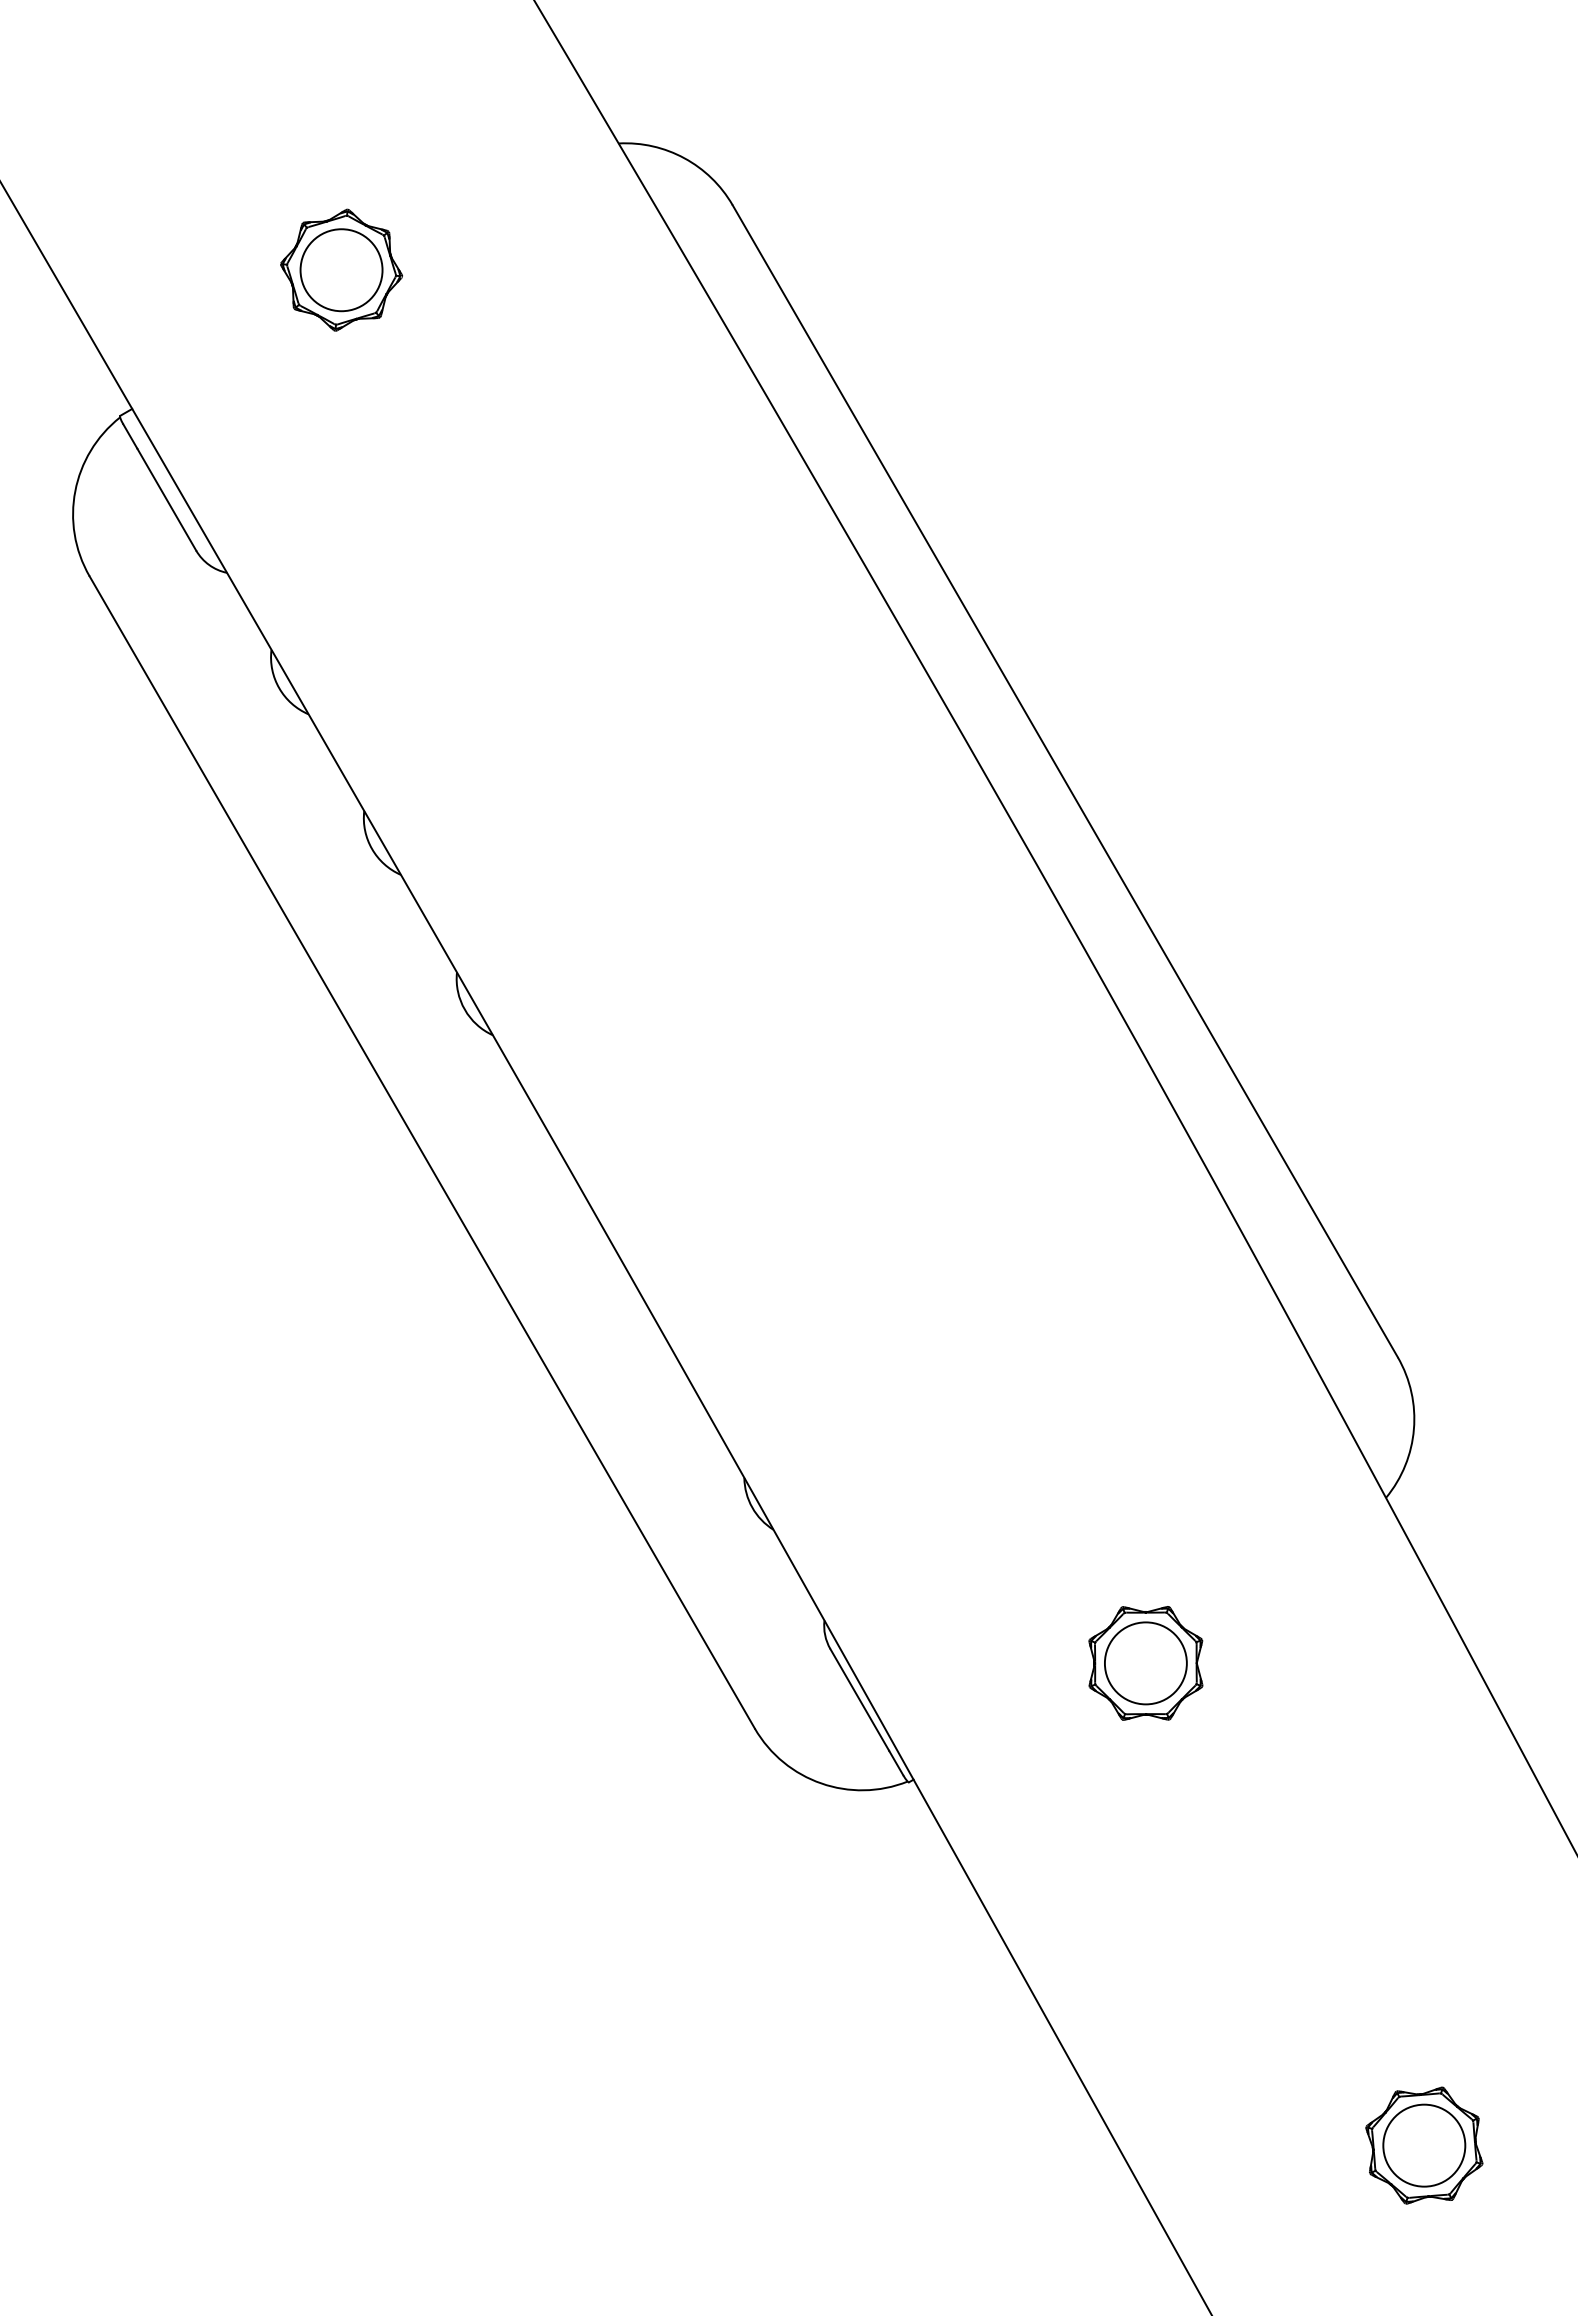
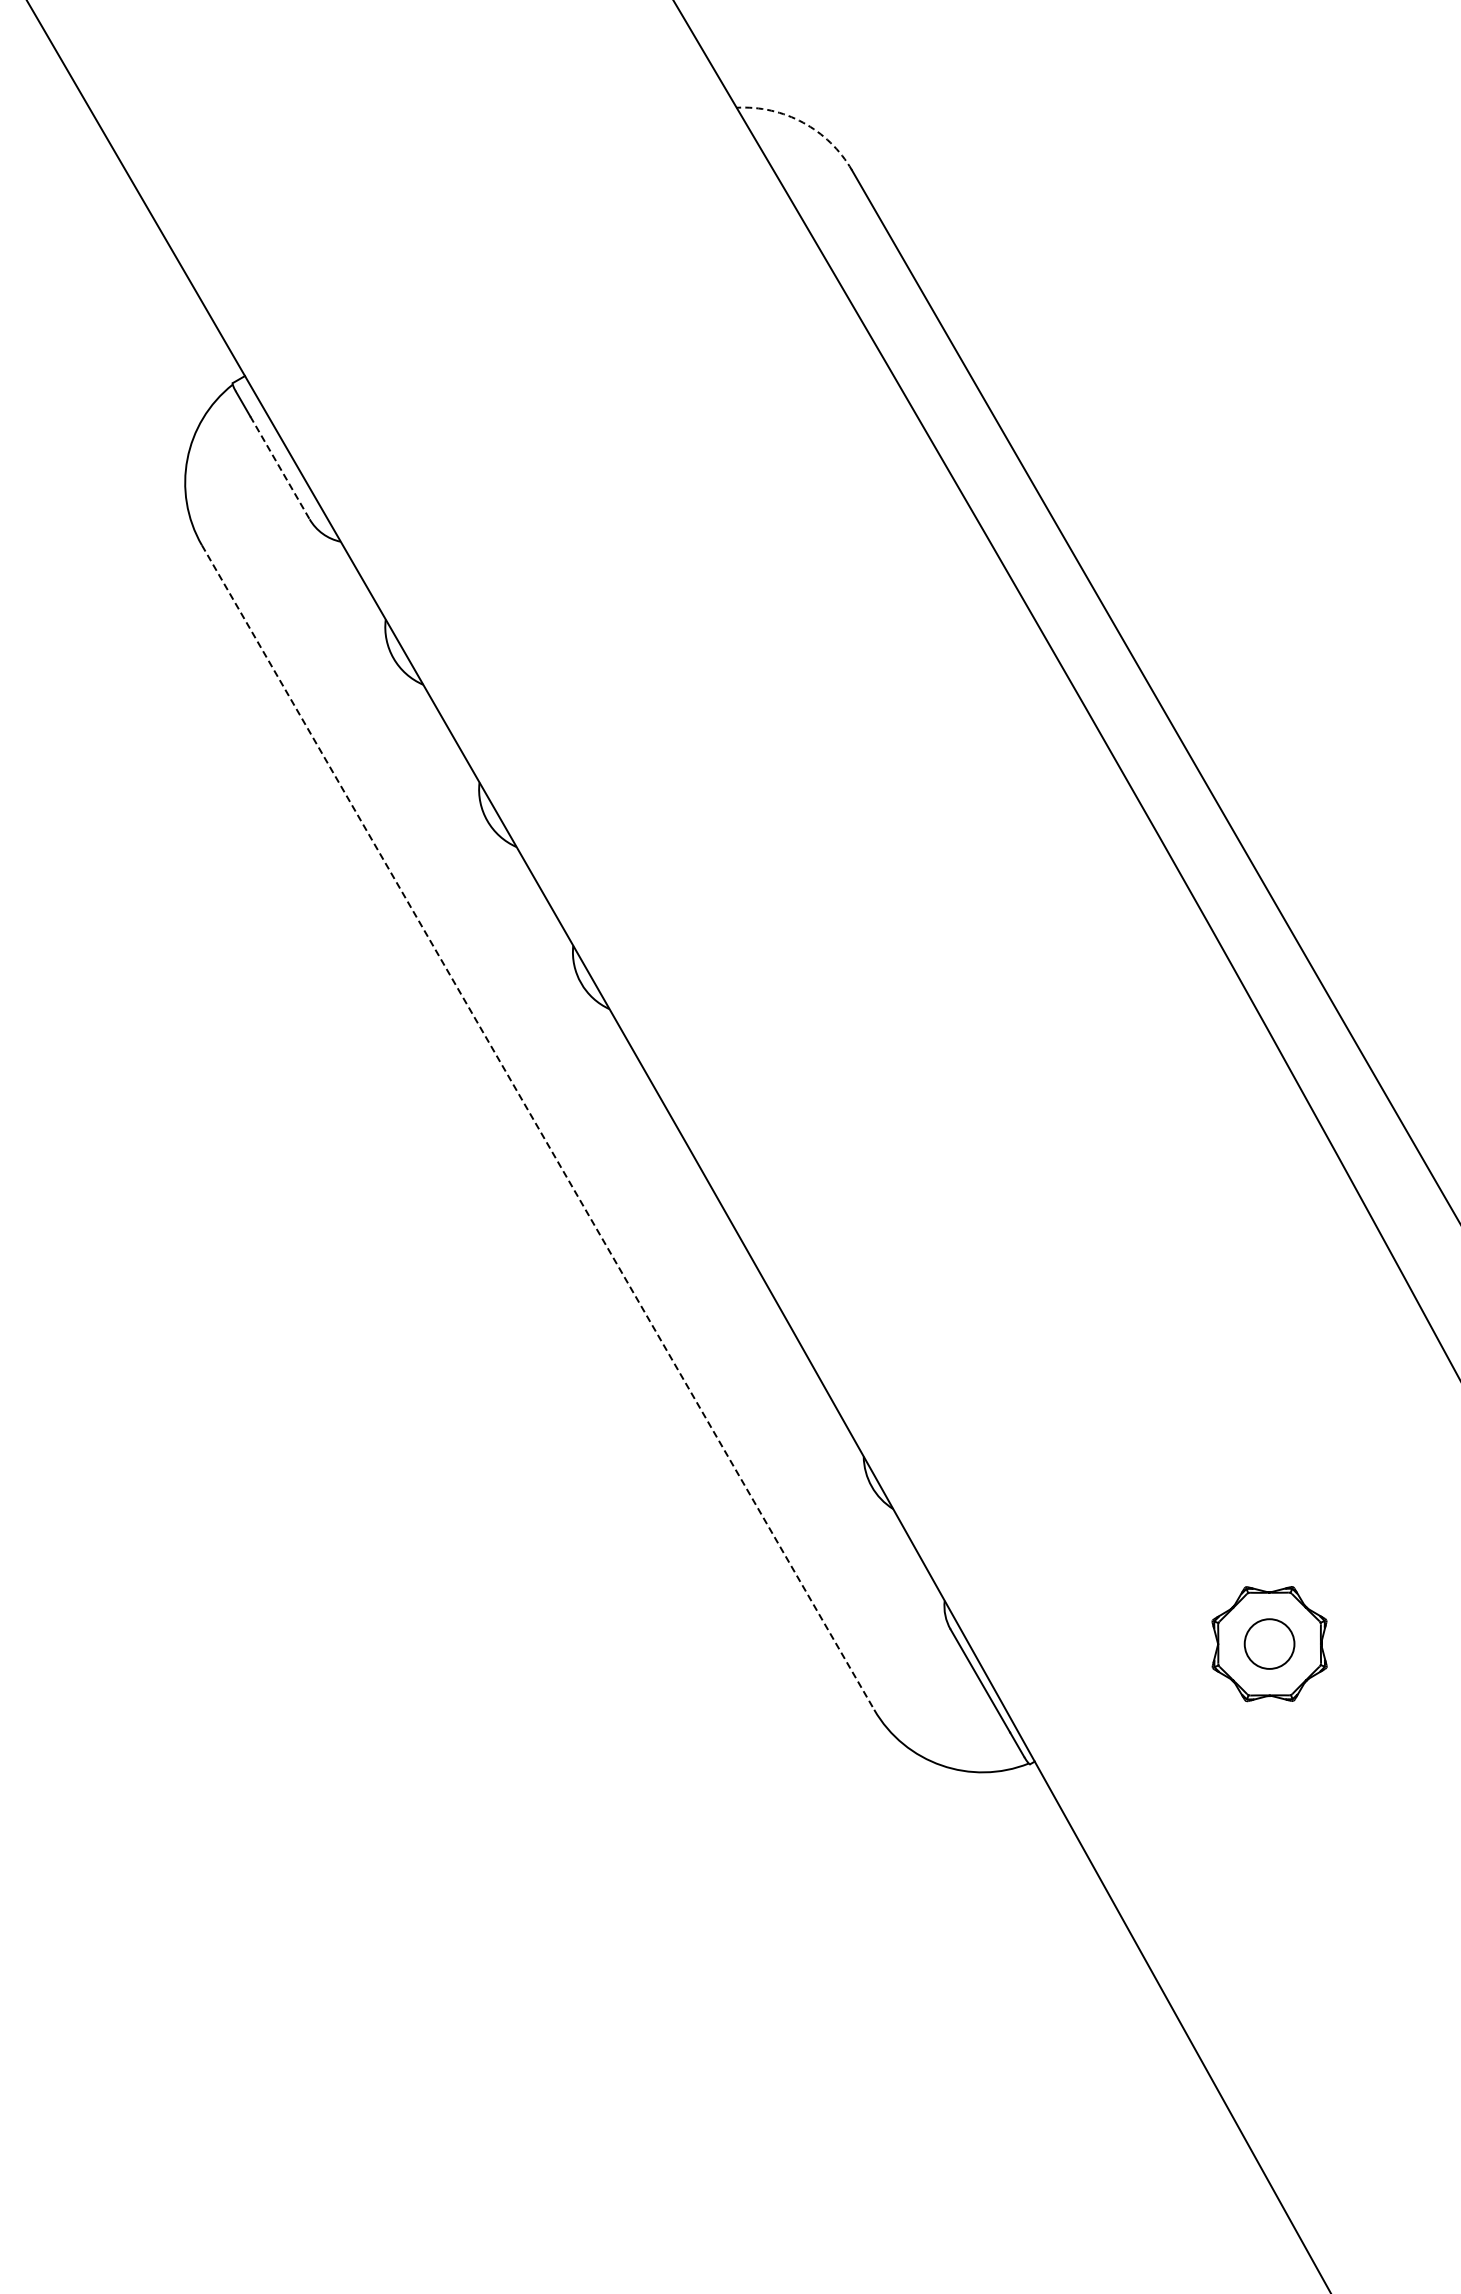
arc: (684, 158) -> (803, 122), solid -> dashed
part: (341, 269) -> (456, 235), removed
line: (166, 499) -> (279, 467), solid -> dashed
line: (422, 1152) -> (538, 1127), solid -> dashed
circle: (1145, 1663) -> (1269, 1644), size x0.6

